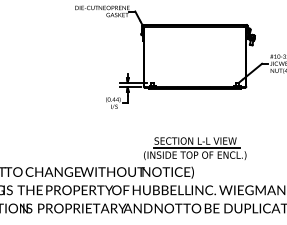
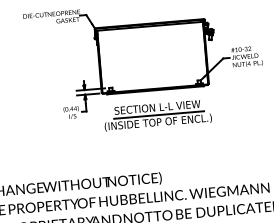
part: (195, 148) -> (158, 115), moved

